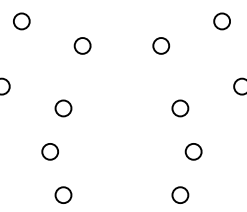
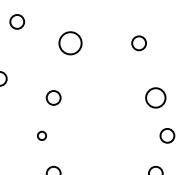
circle: (82, 45) -> (70, 42), size x1.6
circle: (180, 108) -> (155, 97), size x1.4
circle: (49, 151) -> (41, 135), size x0.6

